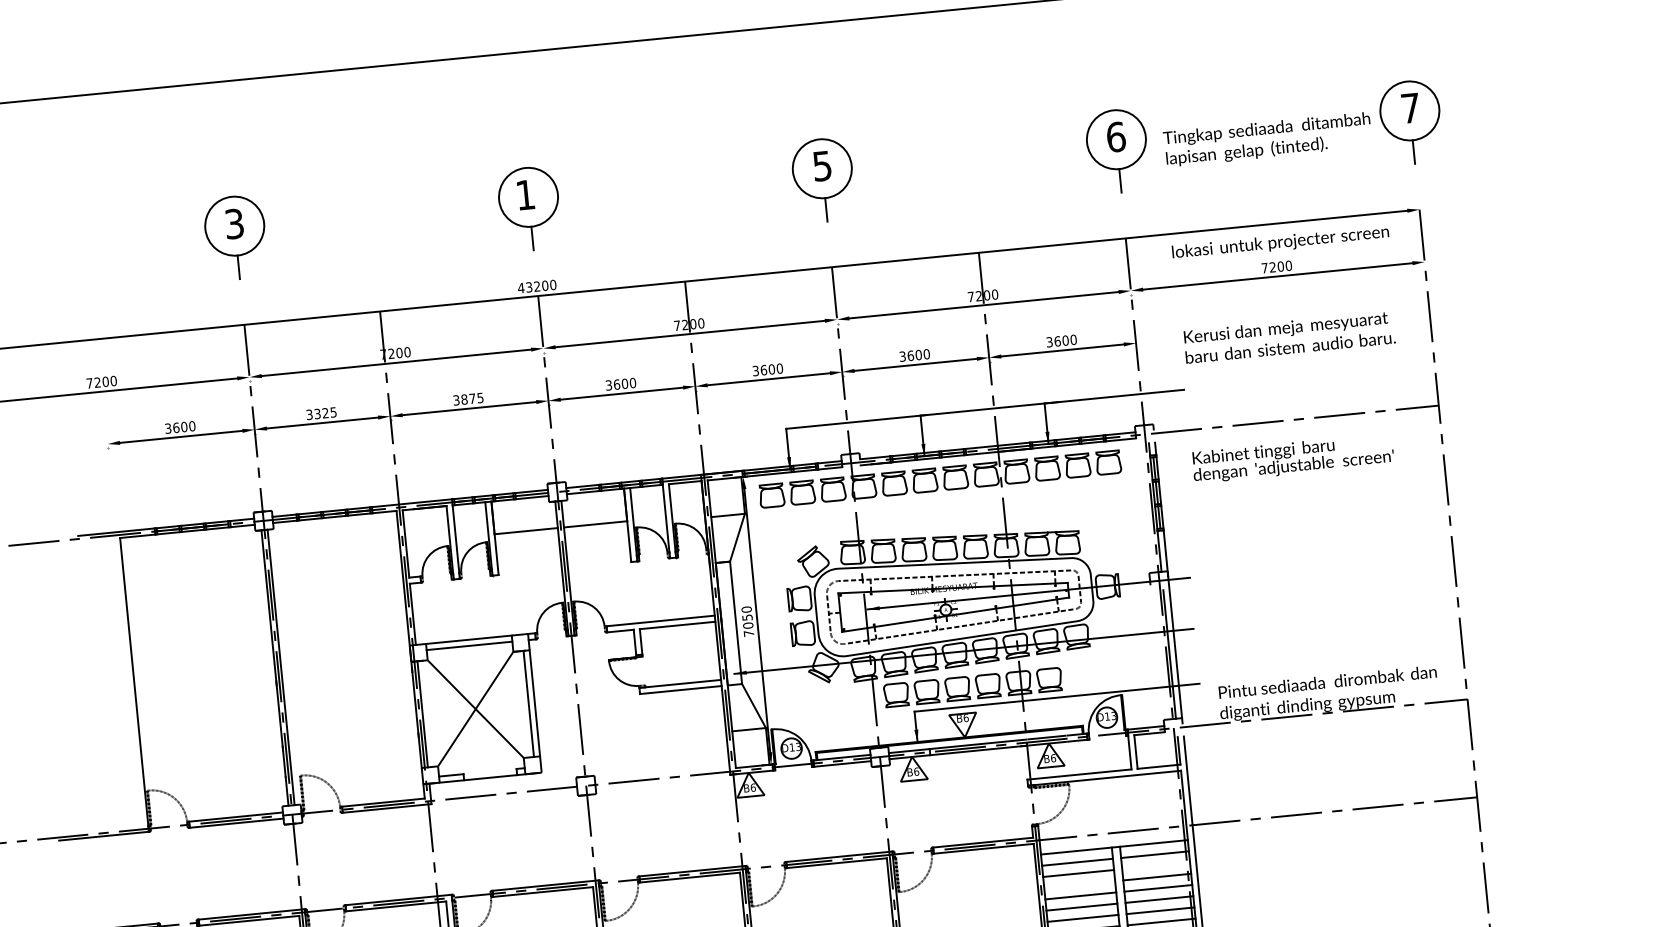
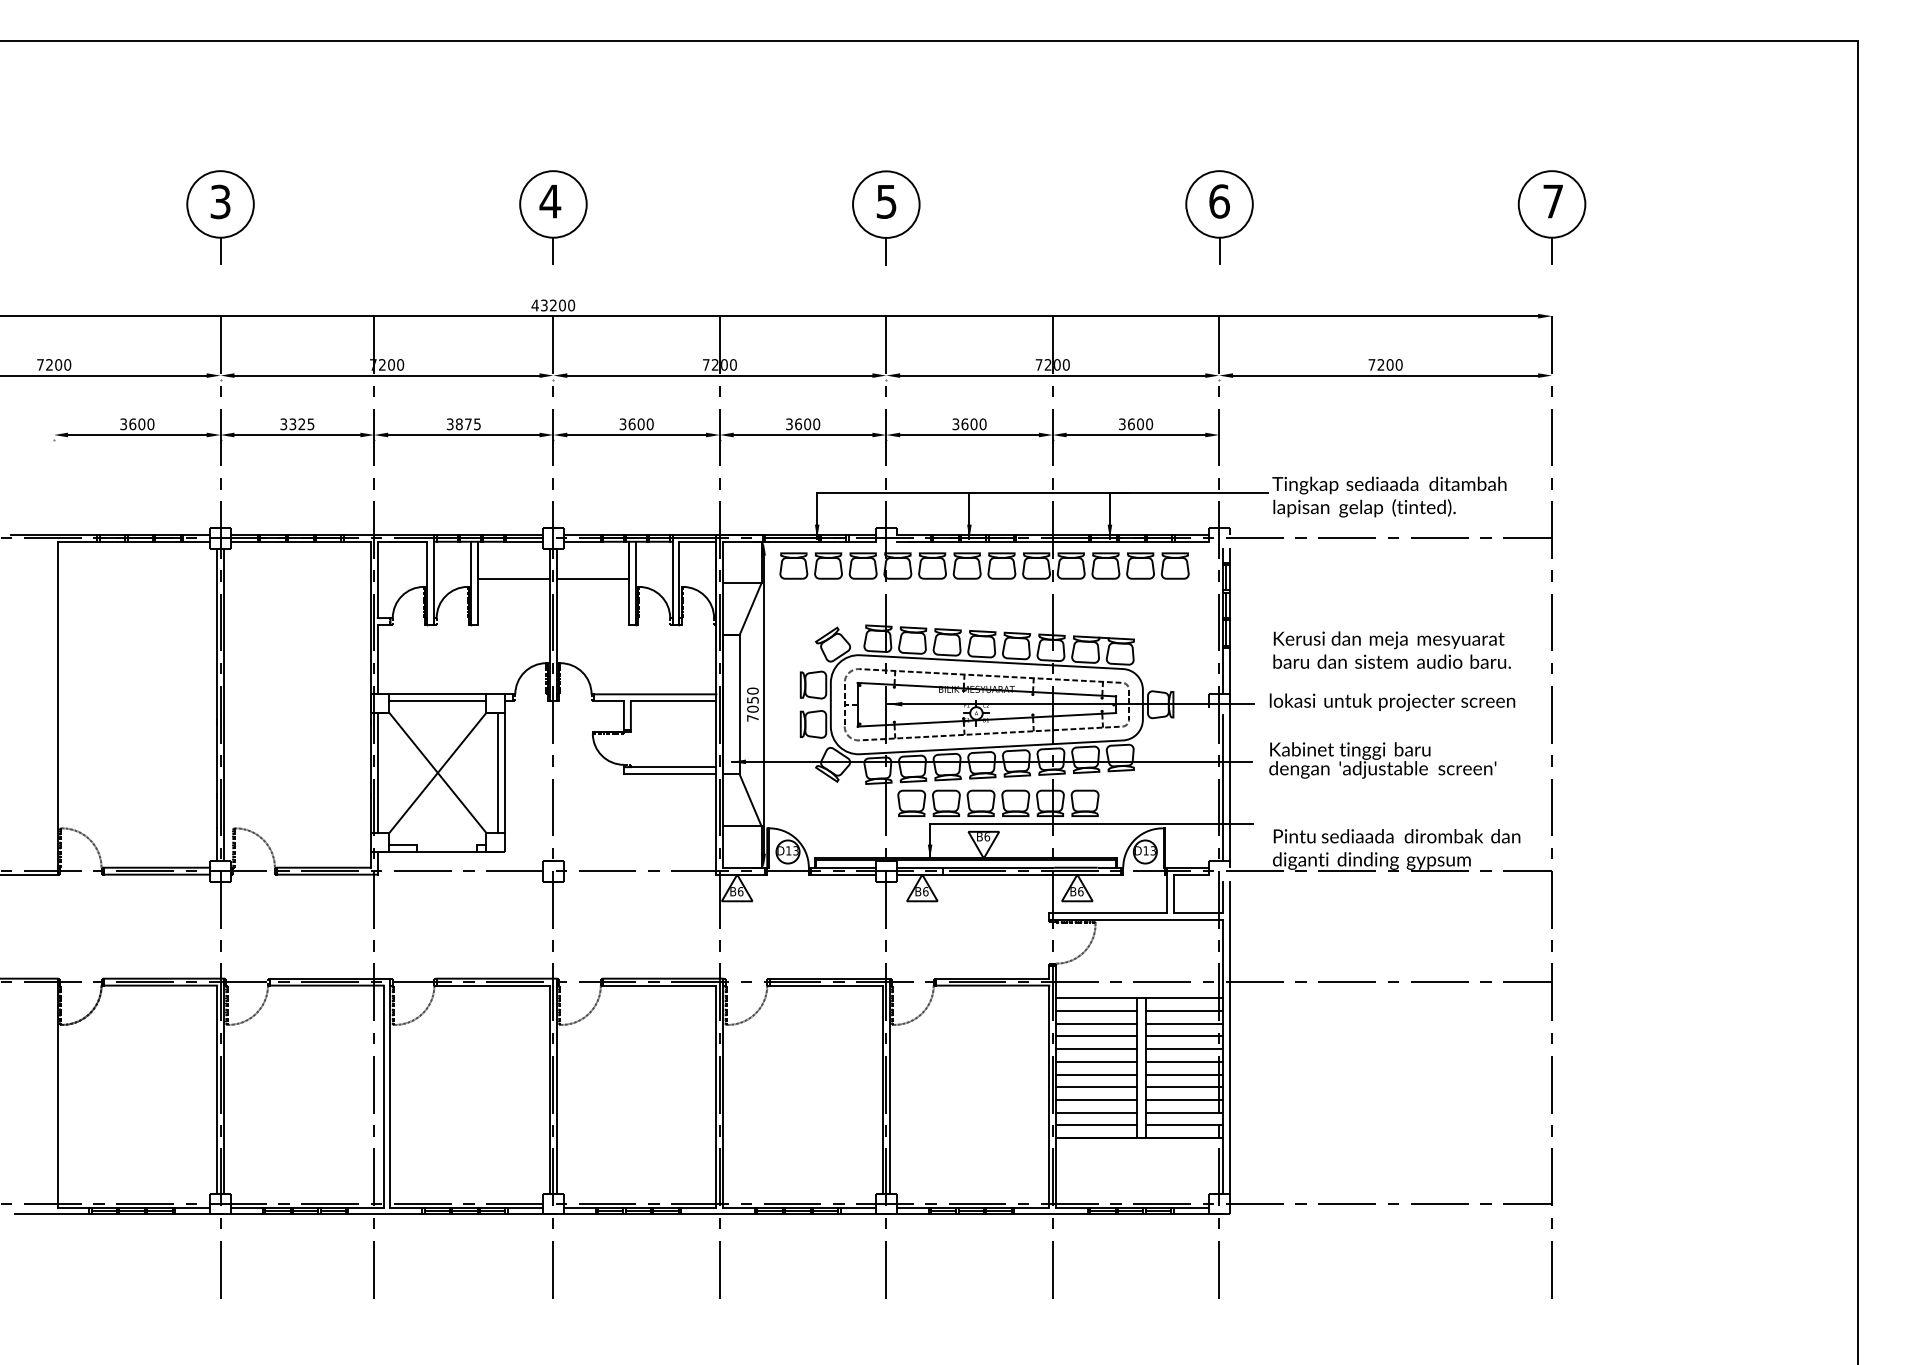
text: (1267, 139) -> (1389, 496), moved
text: (525, 195) -> (550, 201), 1 -> 4
text: (1280, 243) -> (1392, 702), moved
text: (1288, 336) -> (1391, 649), moved
text: (1292, 458) -> (1382, 760), moved
line: (1155, 865) -> (1183, 1023), added
line: (1079, 884) -> (1096, 1036), added

